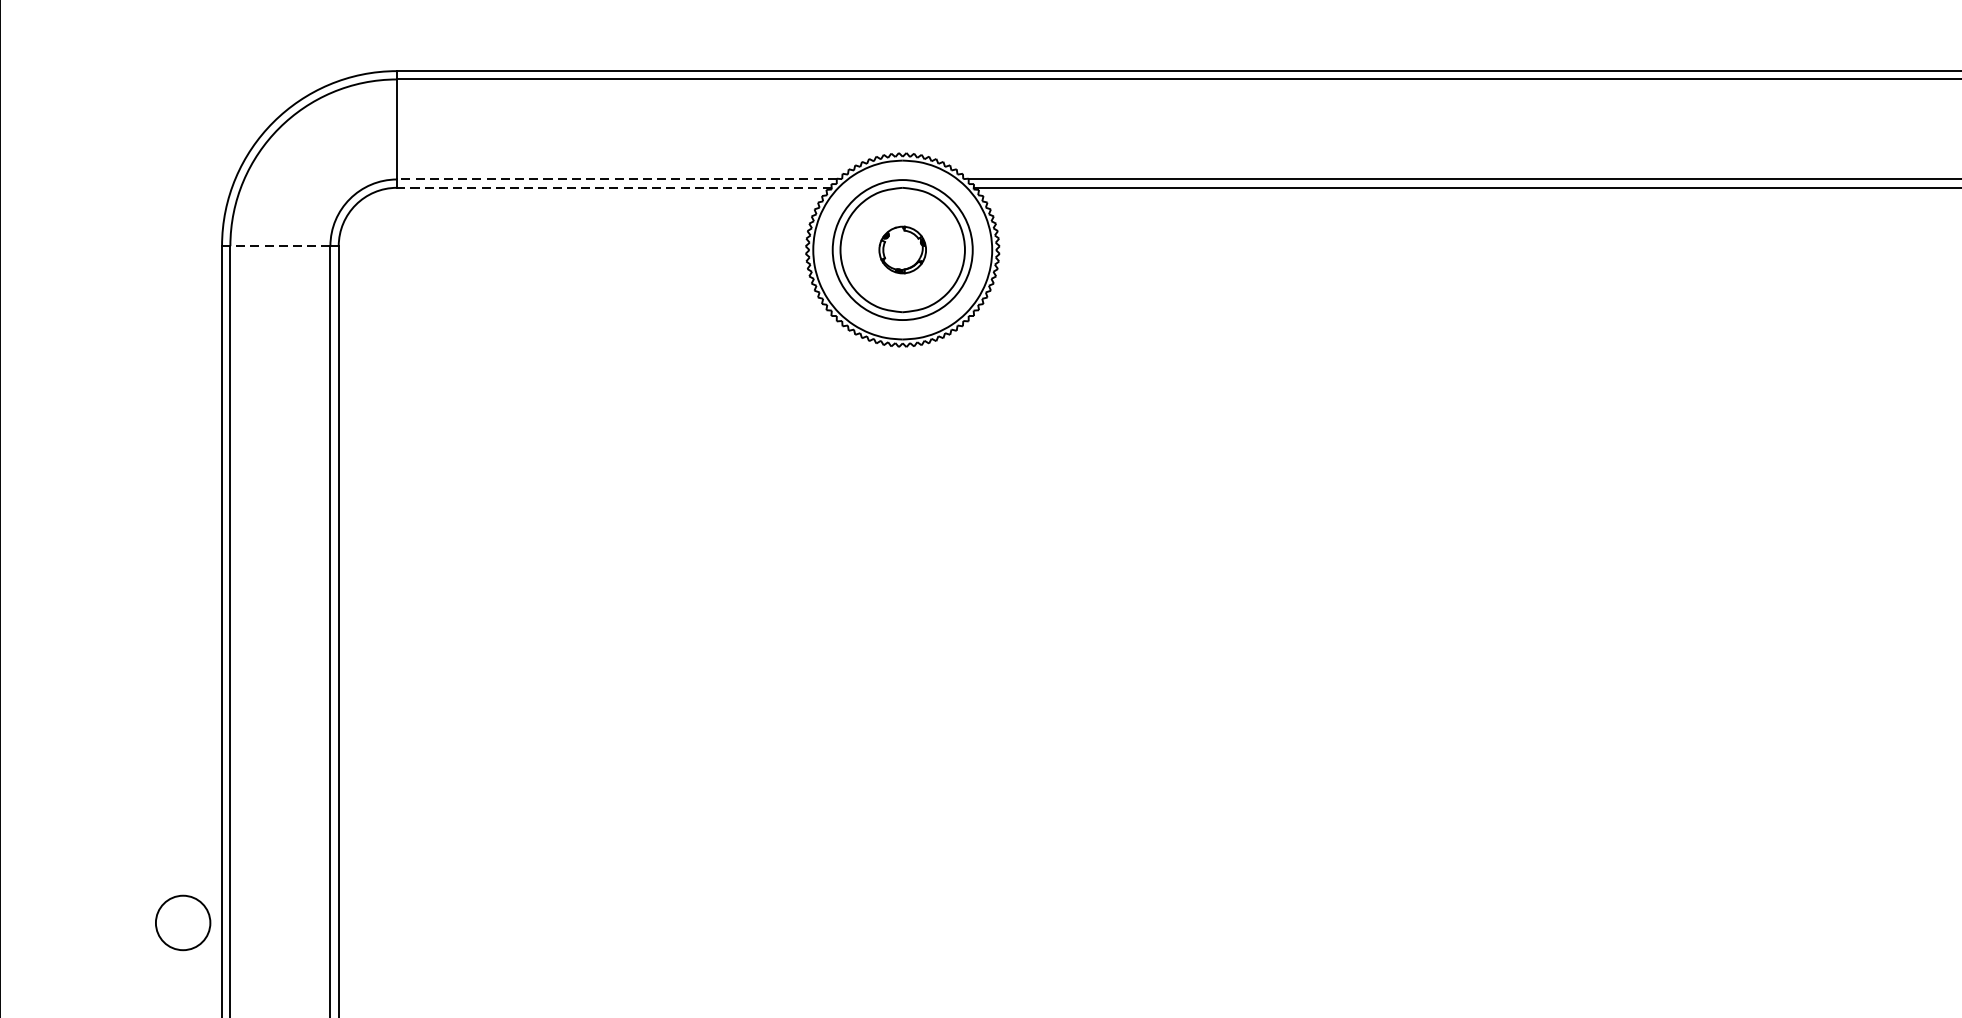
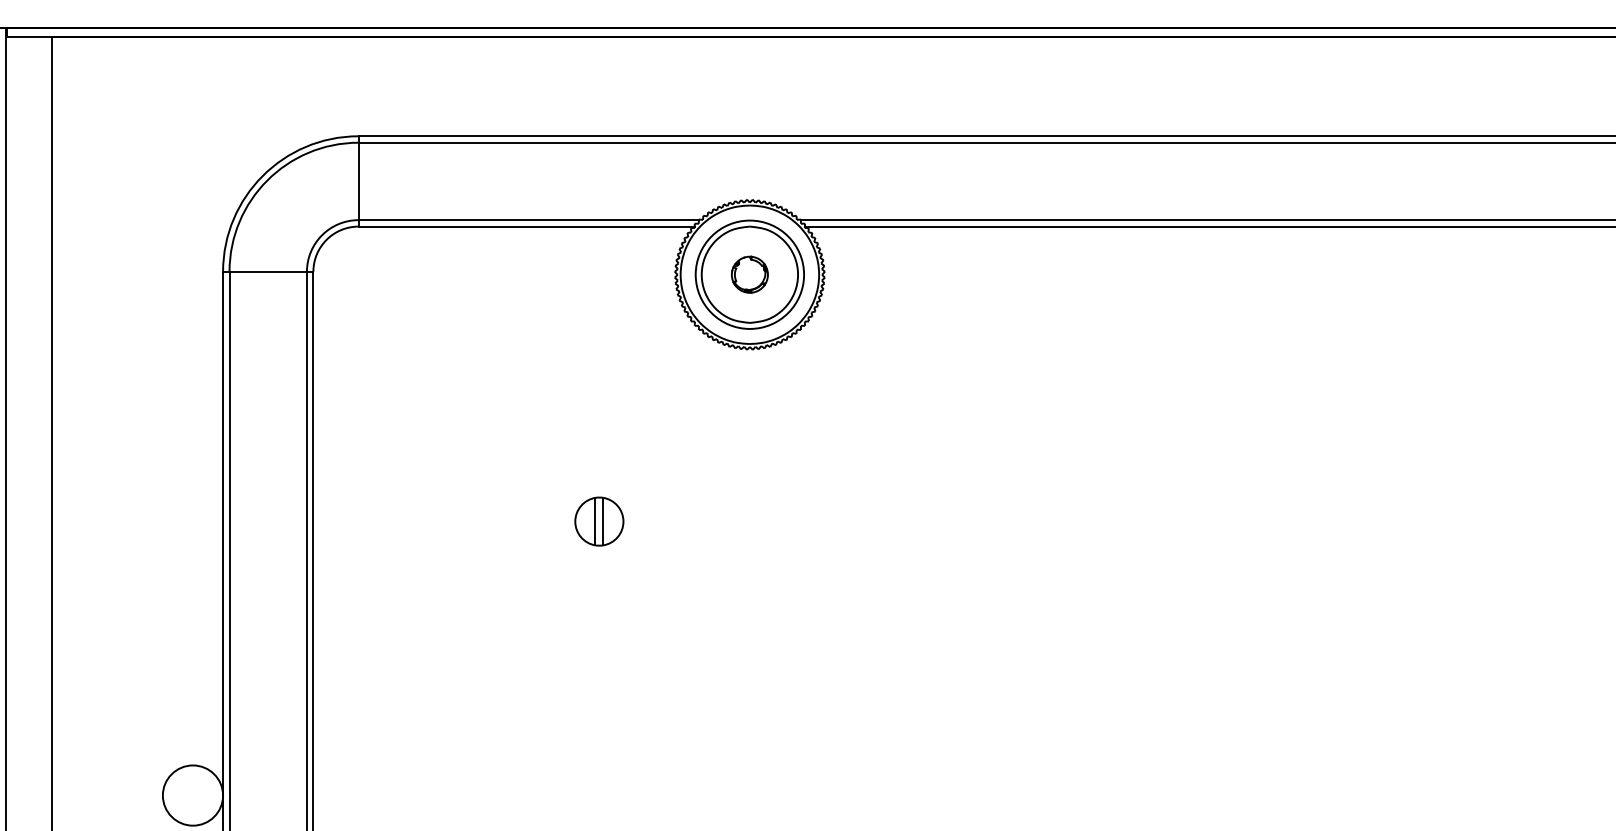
line: (616, 179) -> (528, 220), dashed -> solid
line: (614, 187) -> (526, 226), dashed -> solid
line: (280, 245) -> (268, 271), dashed -> solid
part: (708, 568) -> (599, 521), added
circle: (182, 922) -> (192, 795), size x1.43

